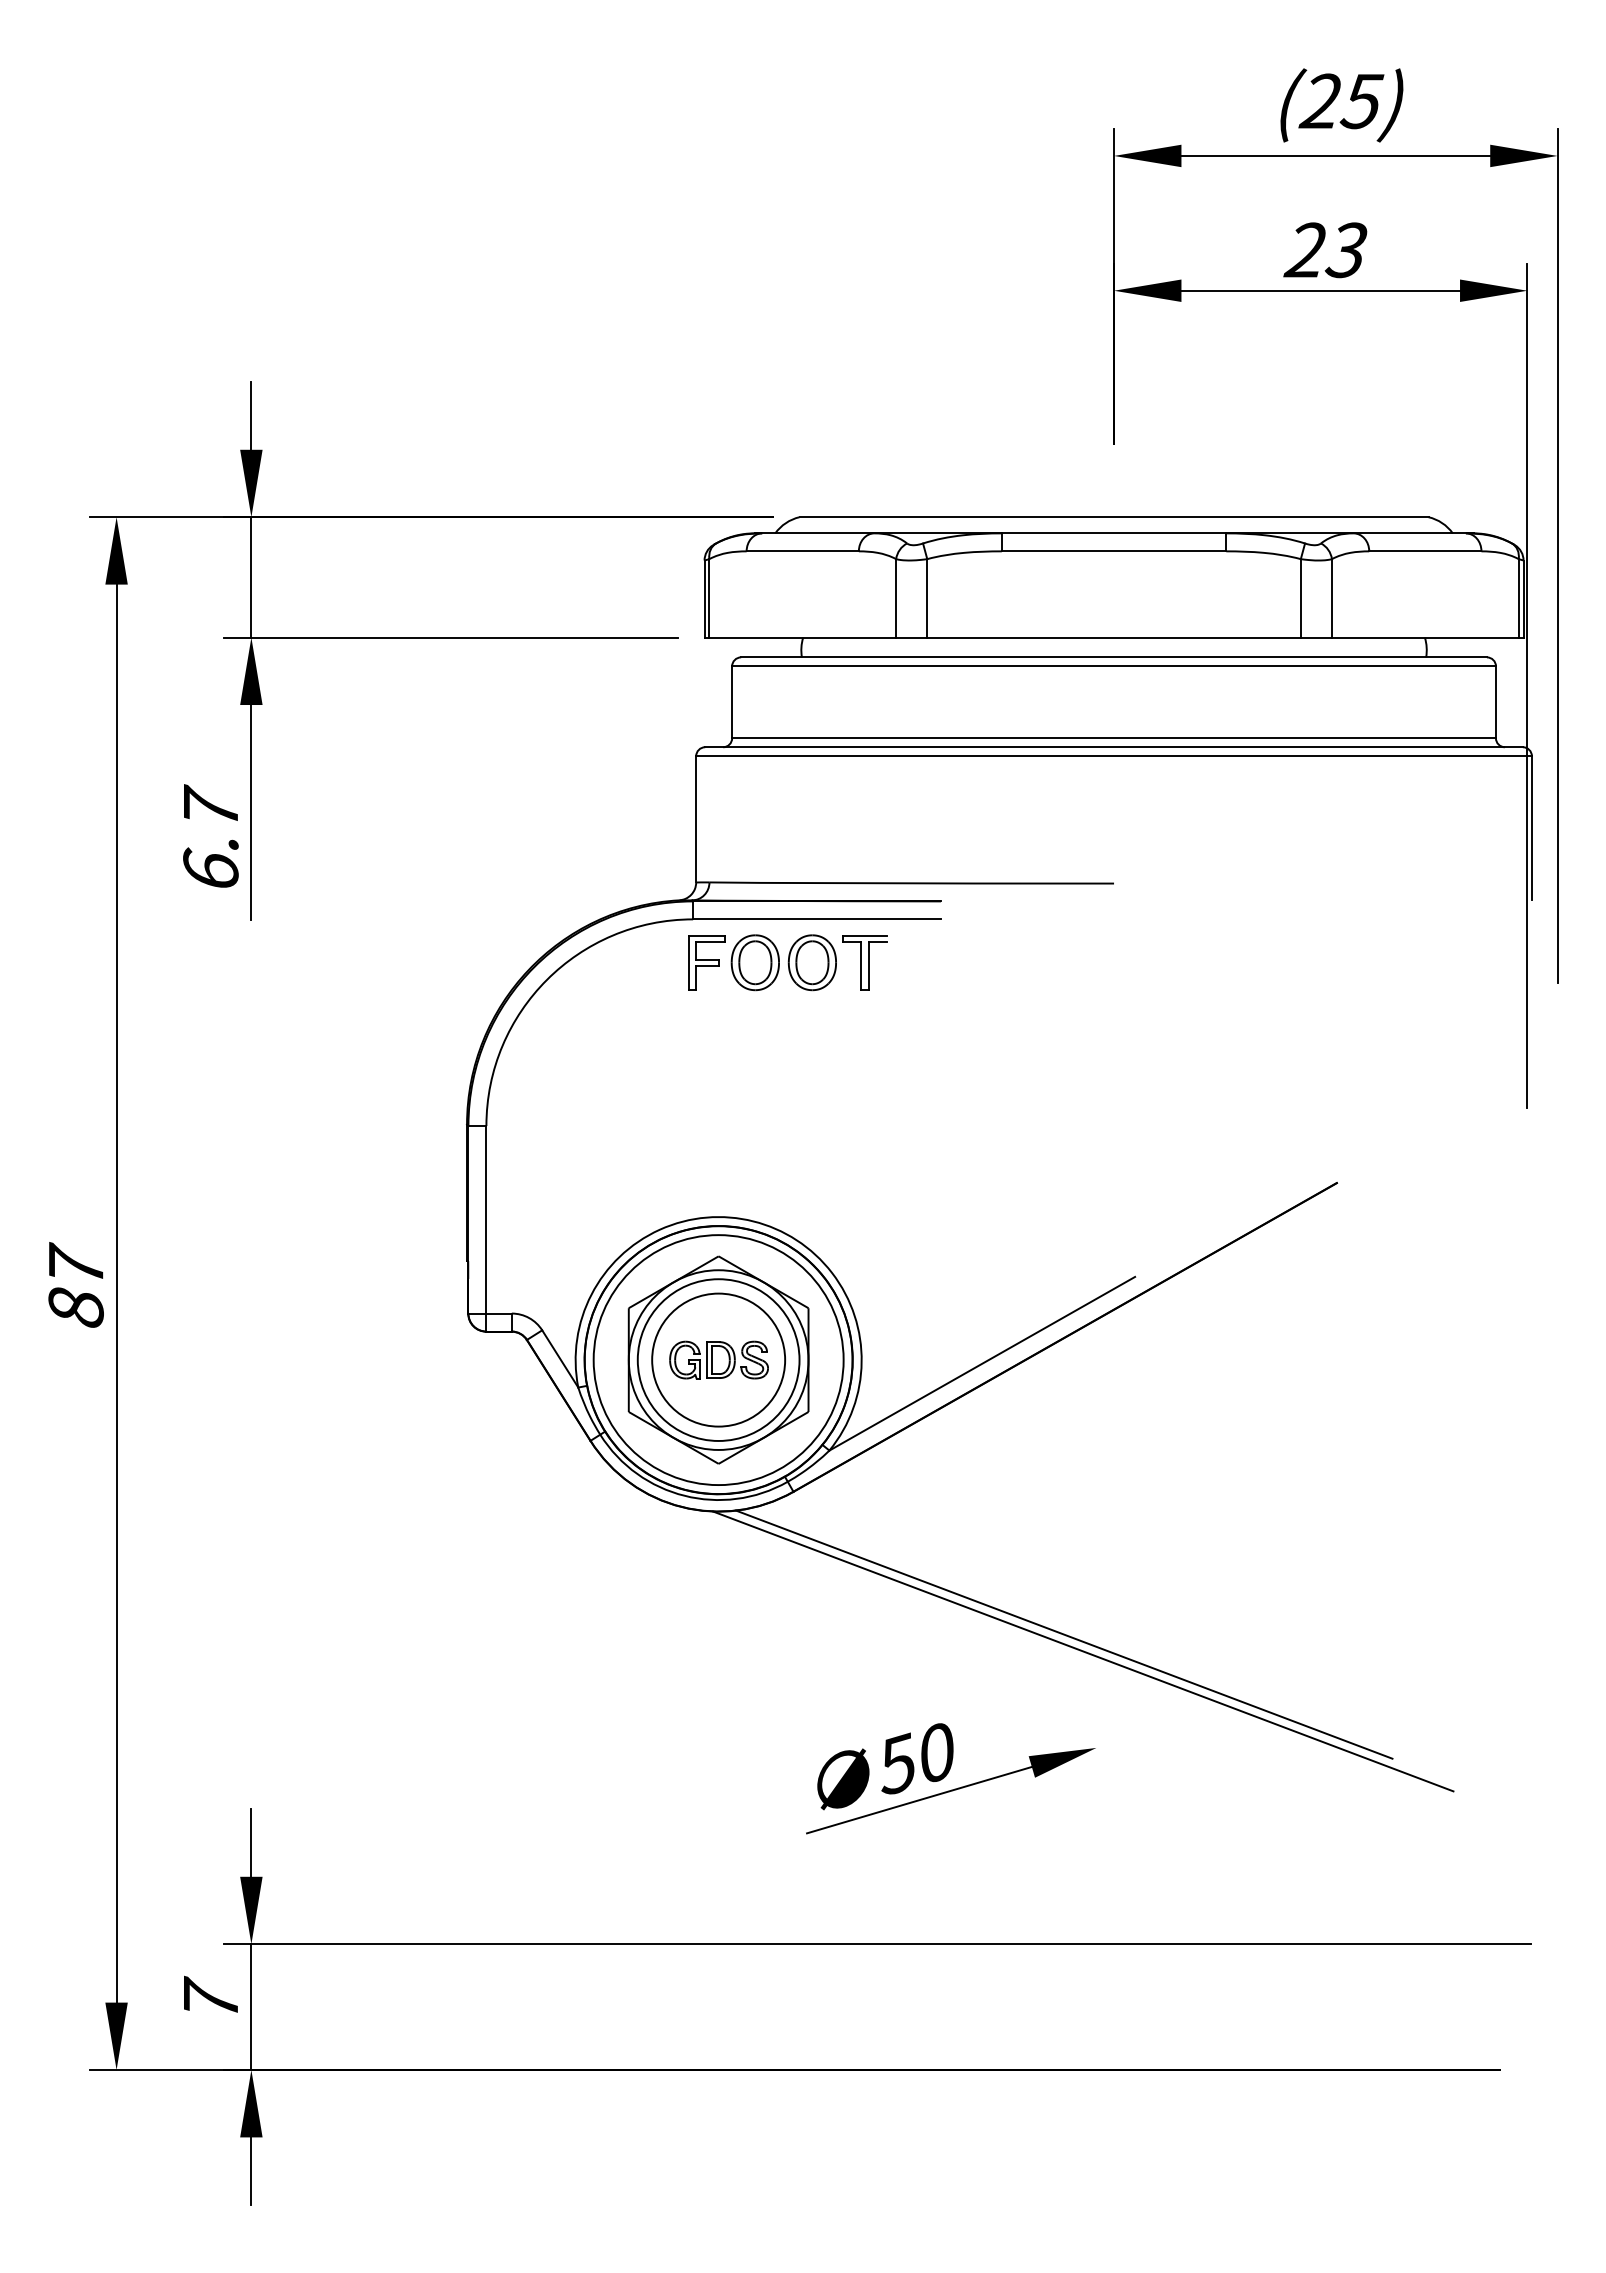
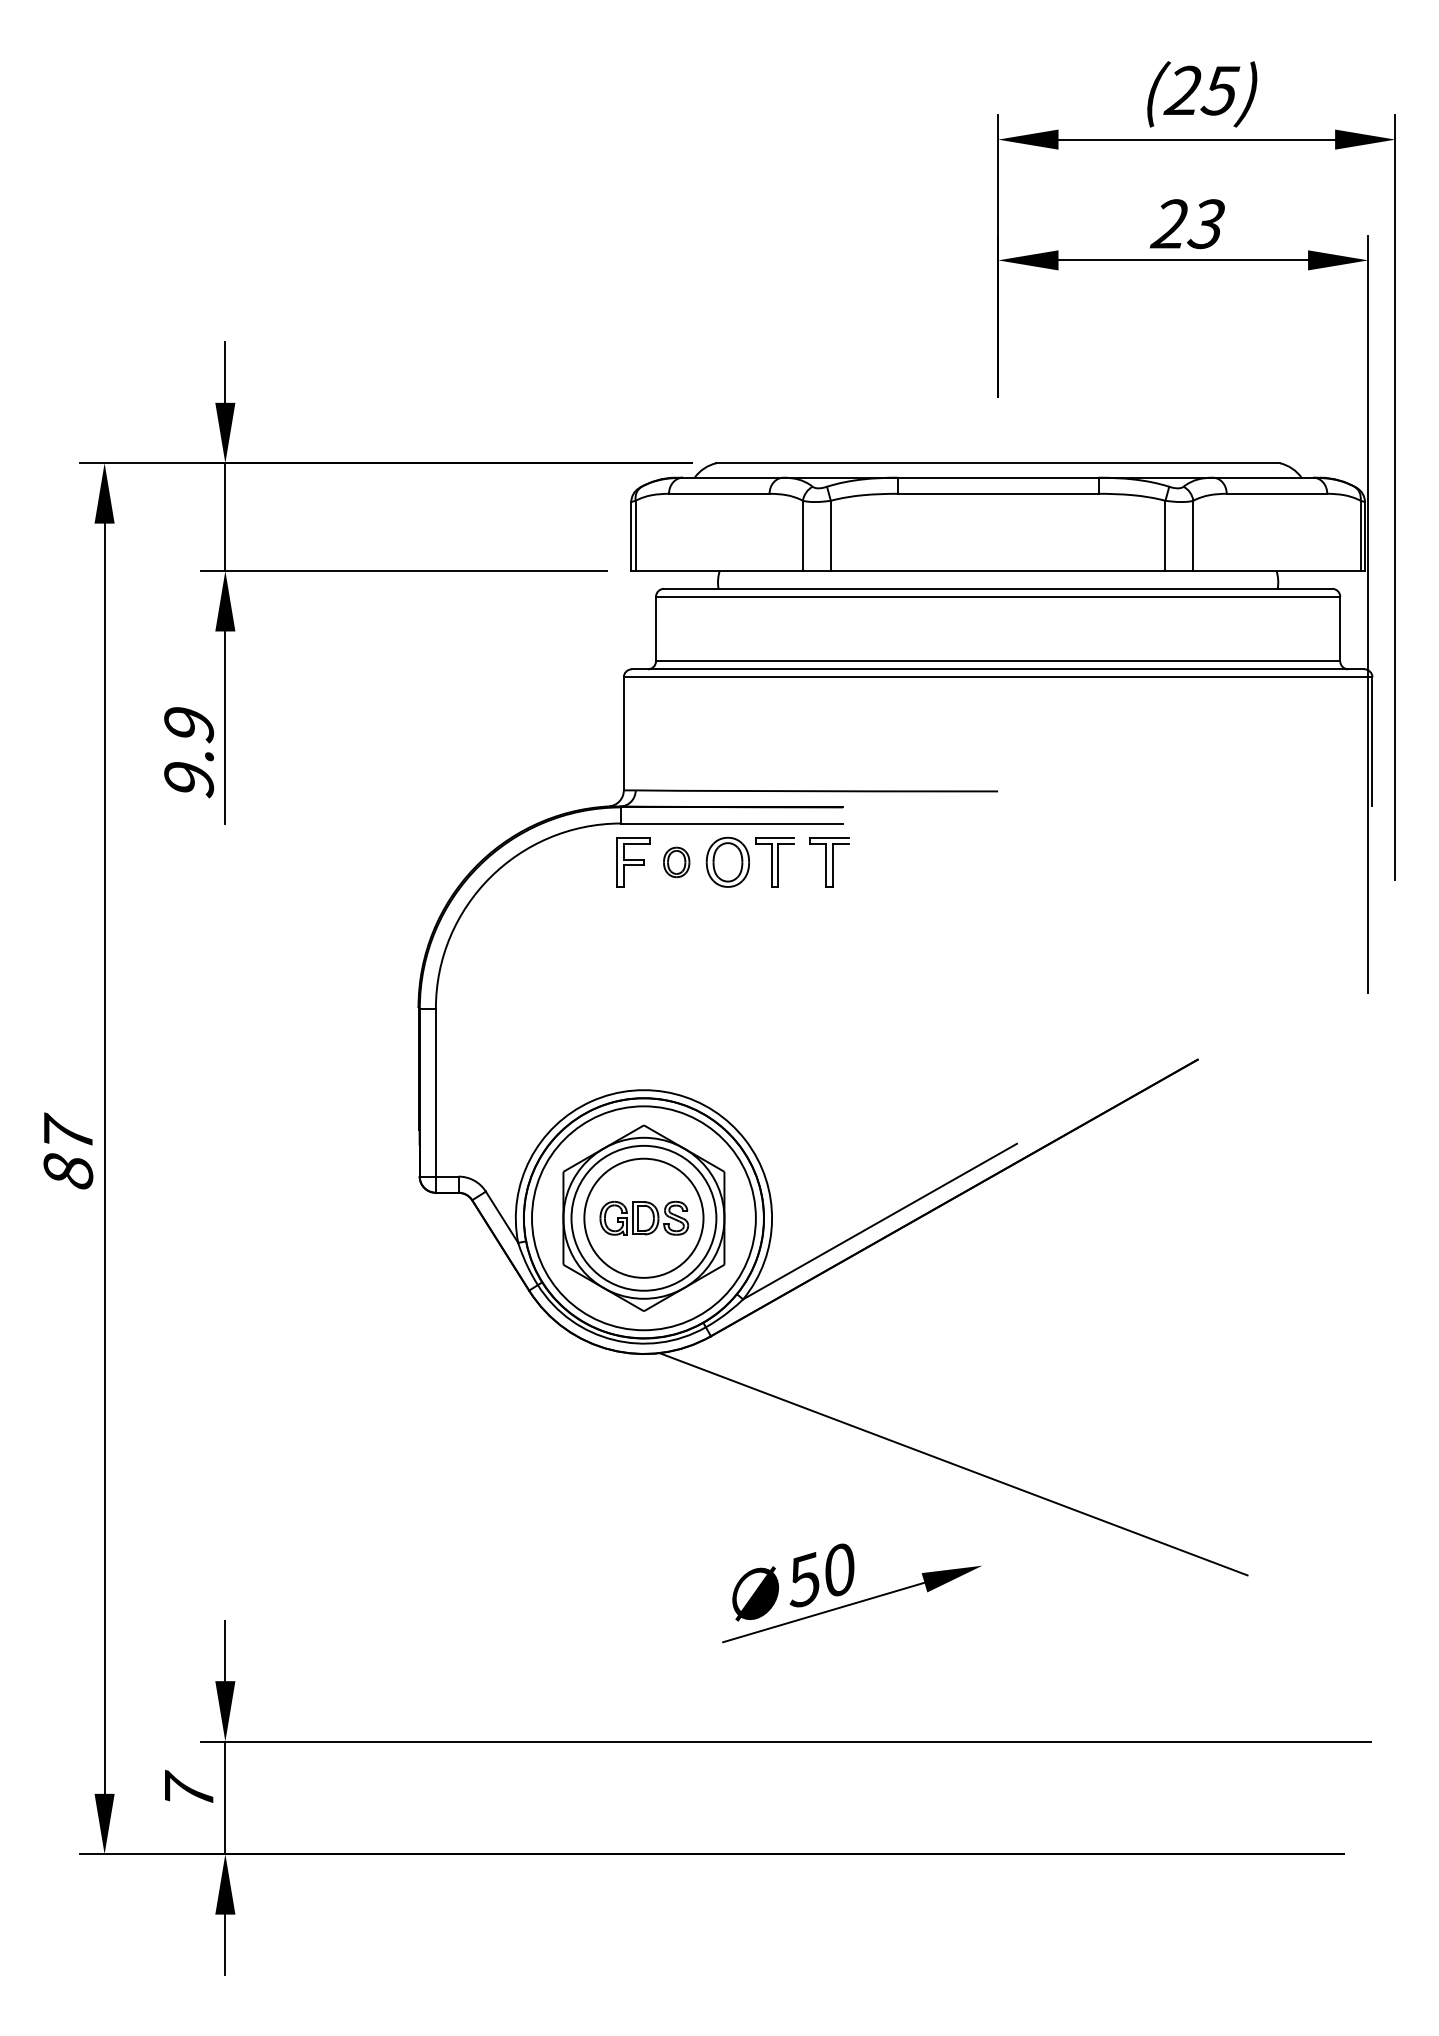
text: (210, 837) -> (188, 750), 6.7 -> 9.9
part: (754, 962) -> (676, 862), size x0.6
part: (925, 962) -> (829, 862), added
line: (1083, 1651) -> (970, 1479), removed

